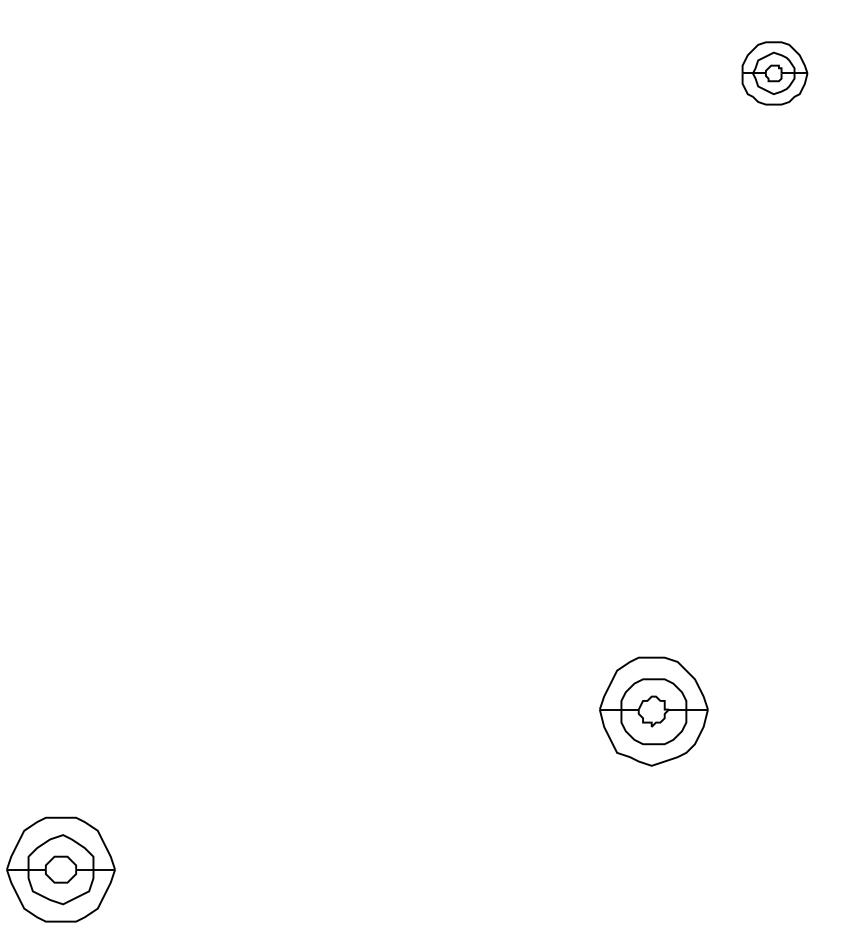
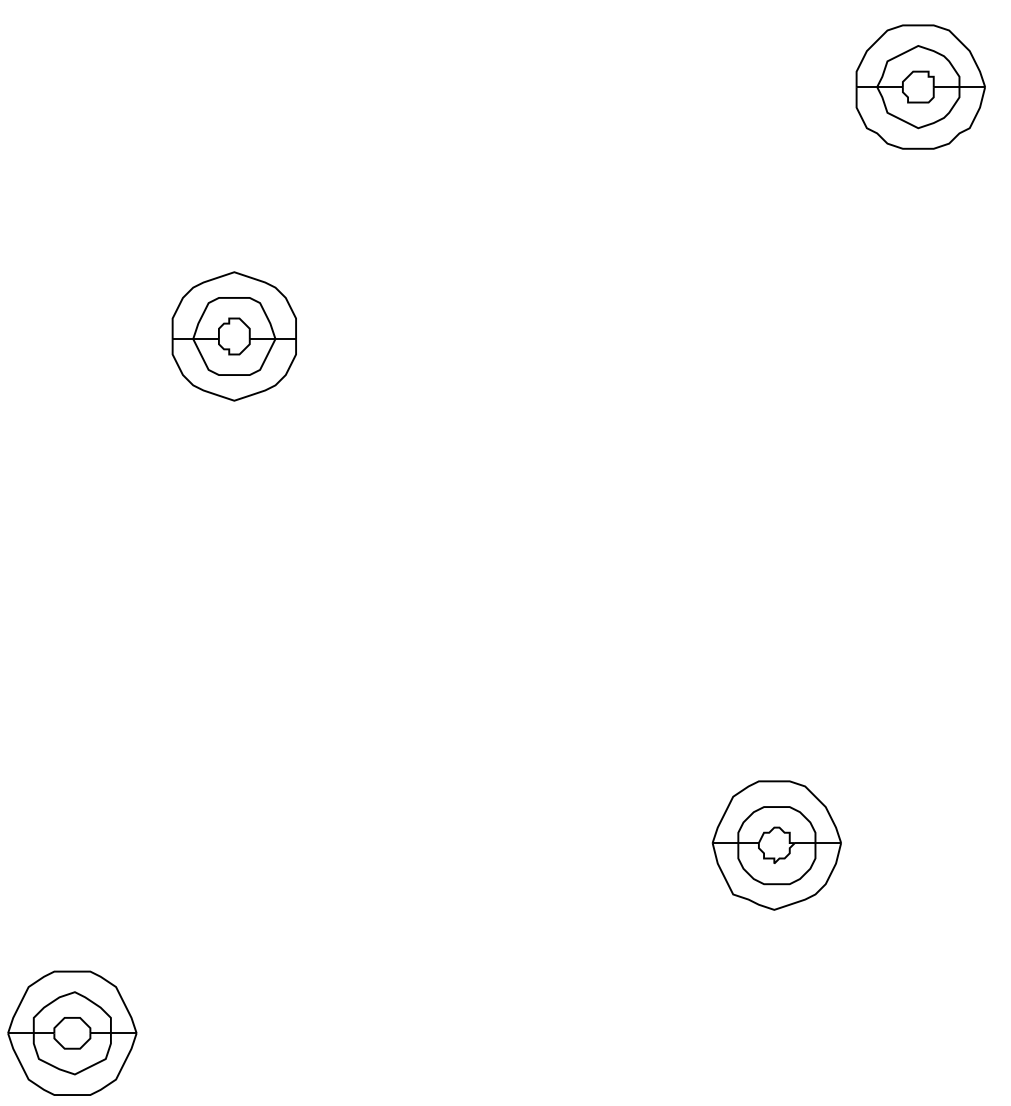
part: (774, 73) -> (920, 87), size x1.67
part: (197, 283) -> (234, 336), added

